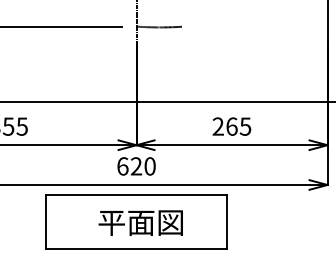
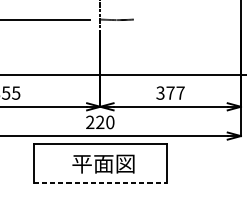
text: (231, 126) -> (170, 93), 265 -> 377
text: (122, 166) -> (90, 122), 620 -> 220
line: (137, 249) -> (101, 183), solid -> dashed

